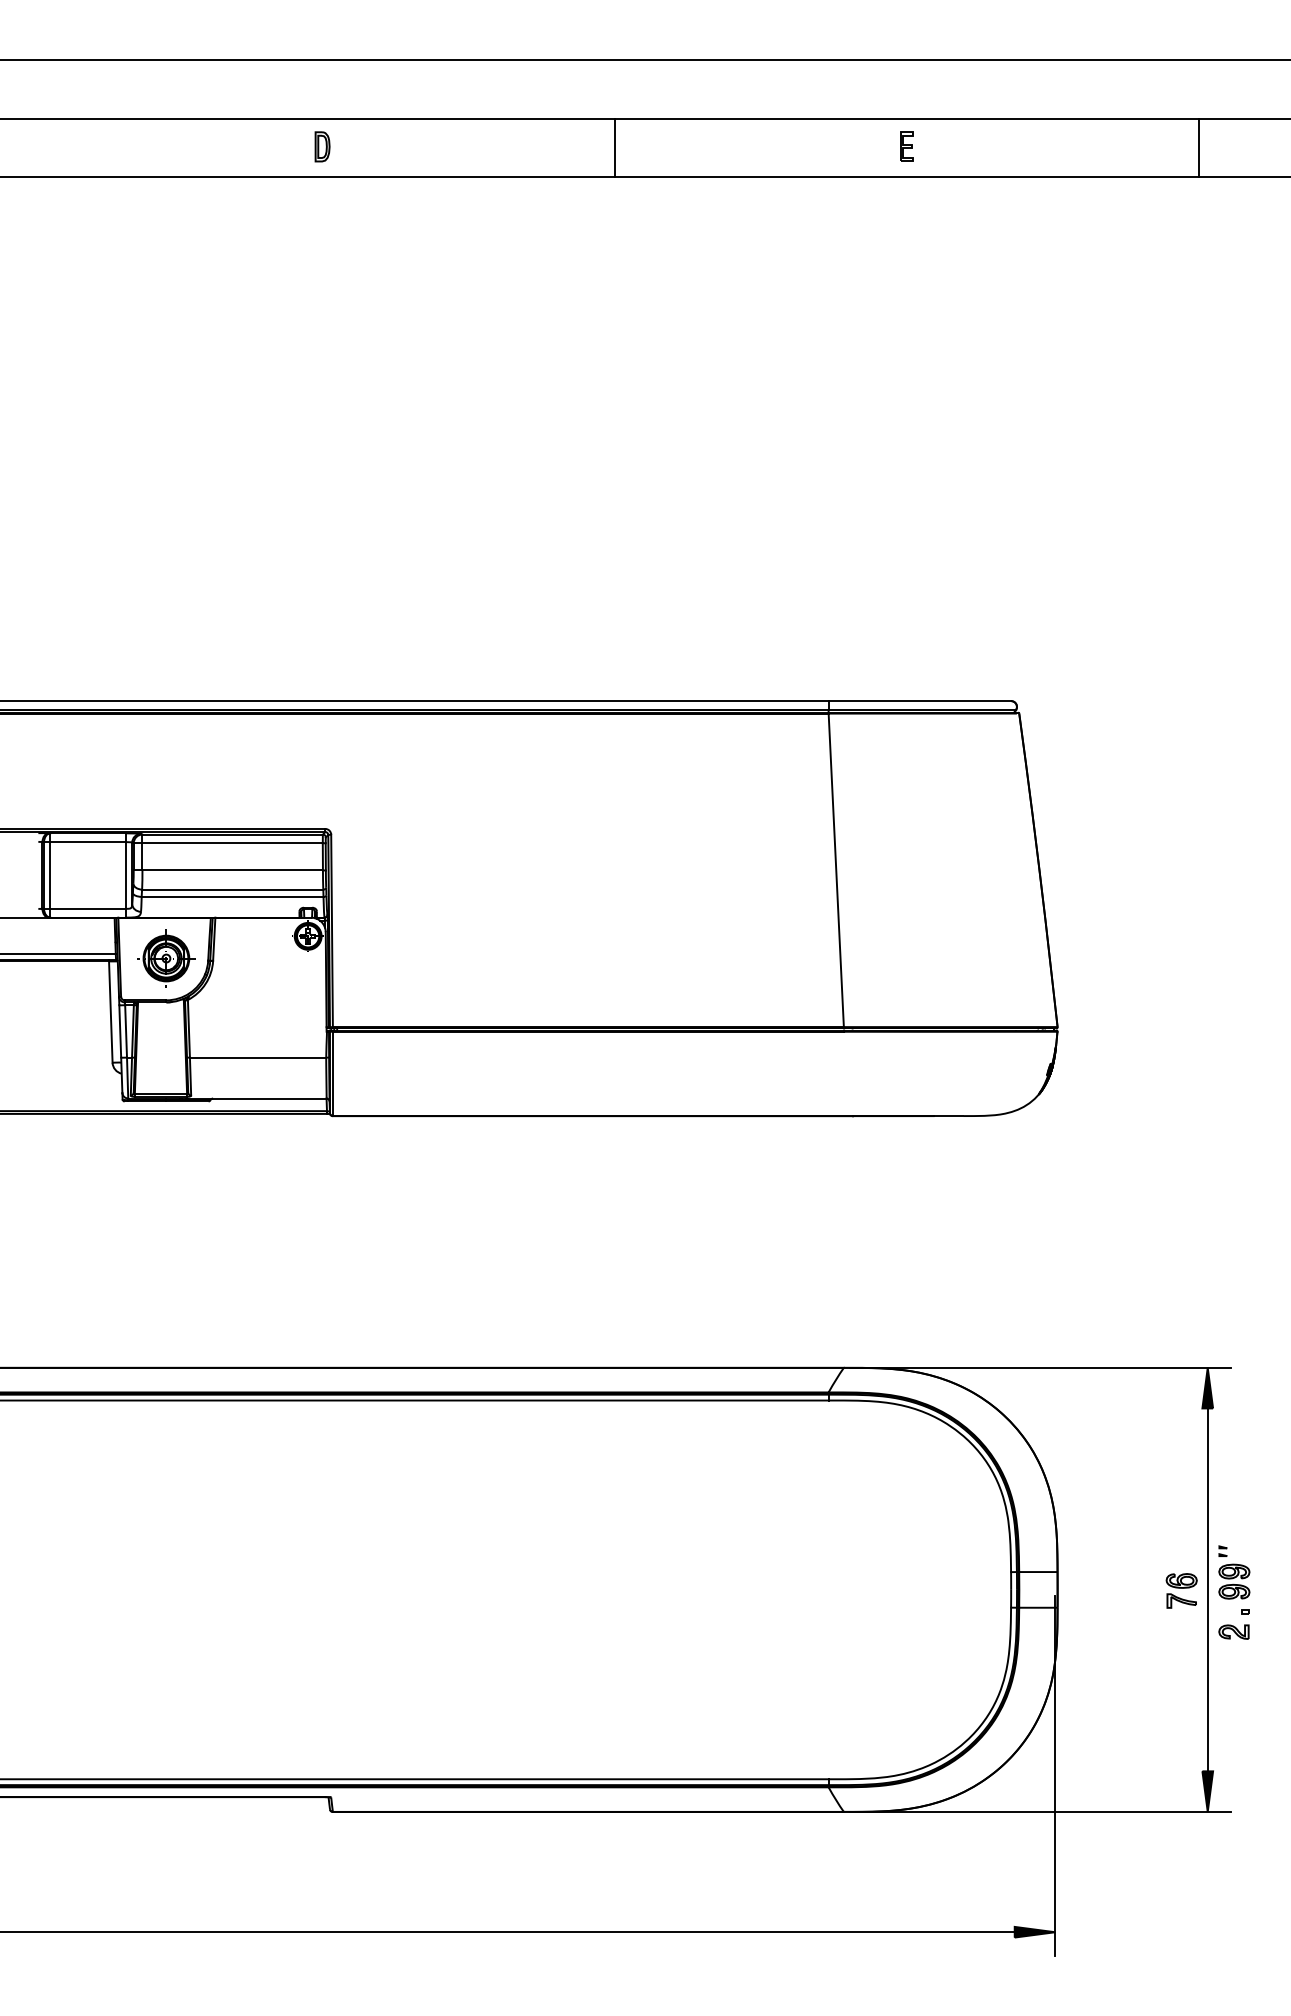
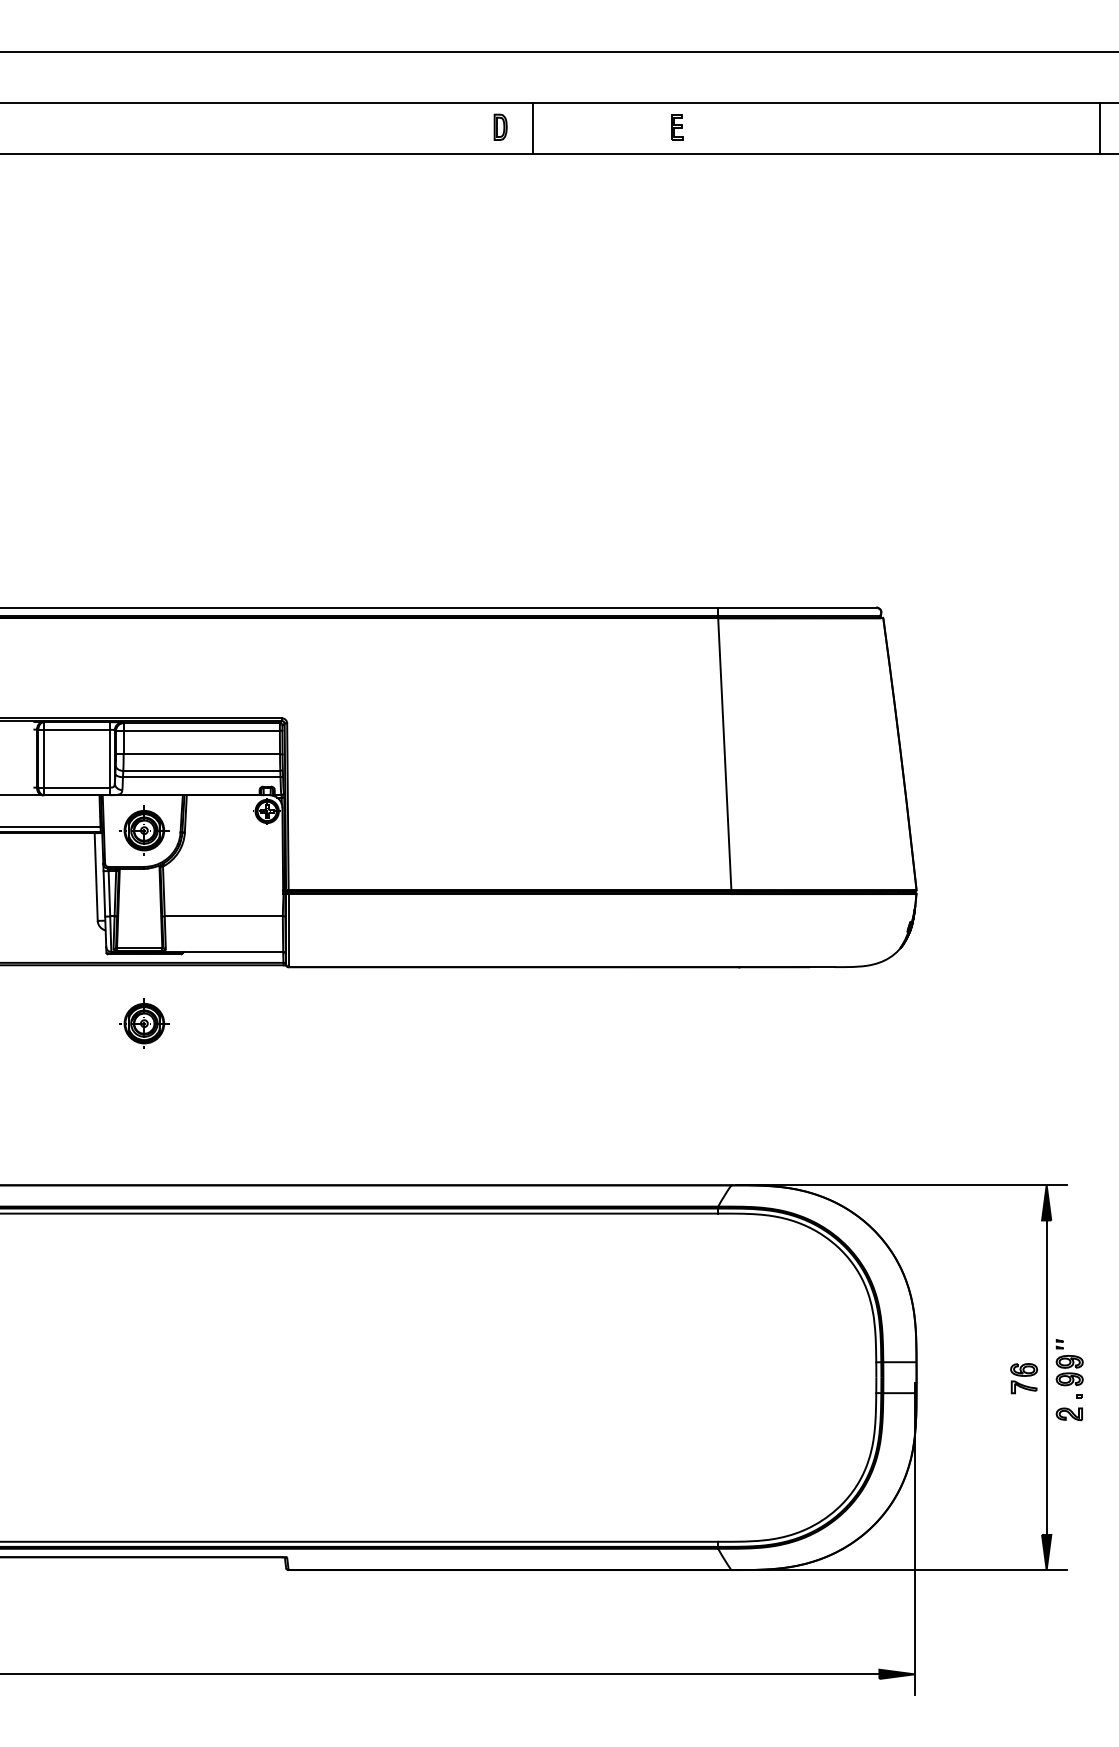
part: (322, 145) -> (500, 126), moved
part: (907, 147) -> (677, 127), moved
line: (1199, 148) -> (1100, 128), moved
part: (166, 1181) -> (144, 1023), added

